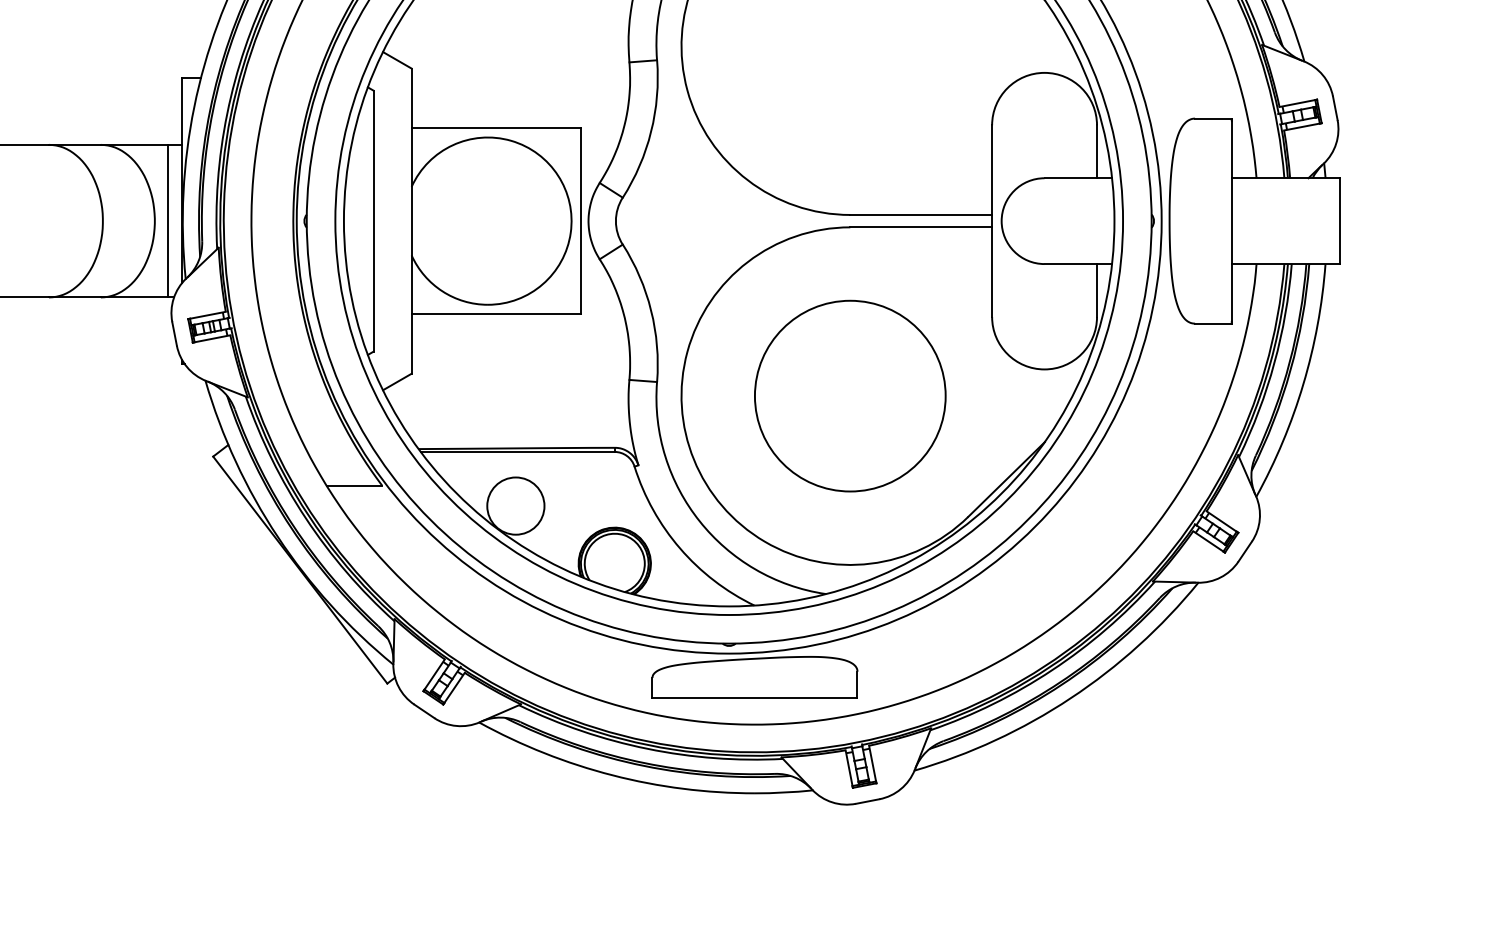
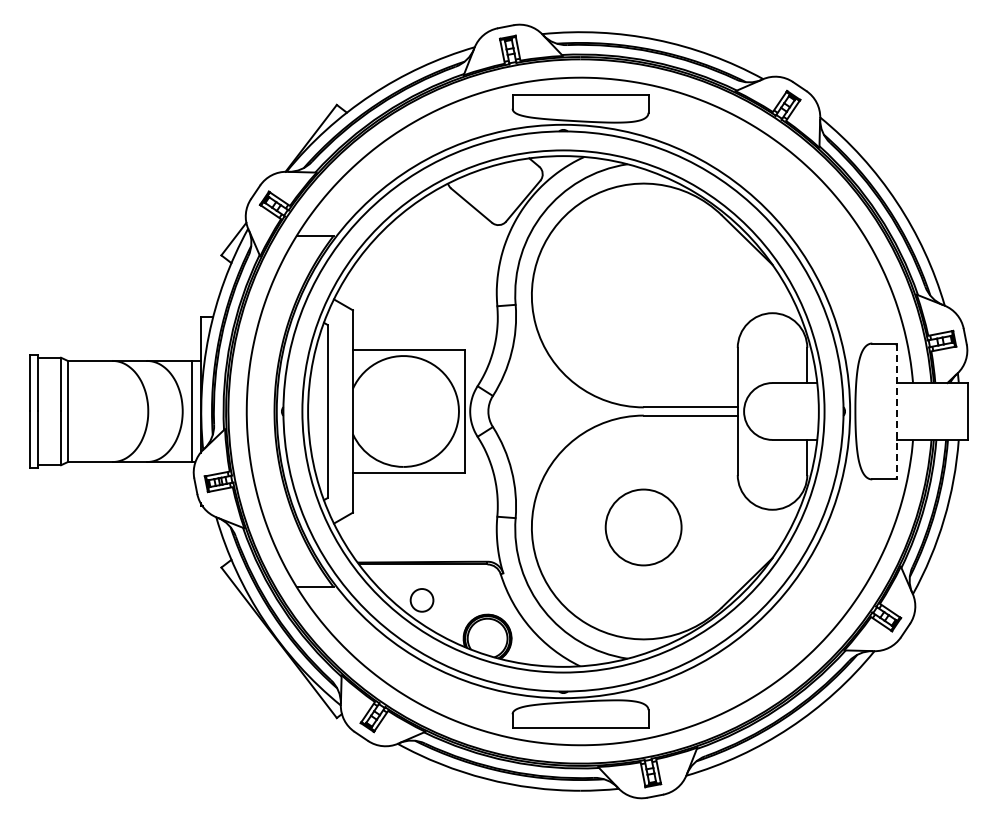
line: (1231, 221) -> (896, 411), solid -> dashed
circle: (849, 396) -> (643, 527), size x0.6
circle: (516, 506) -> (422, 600), size x0.6

